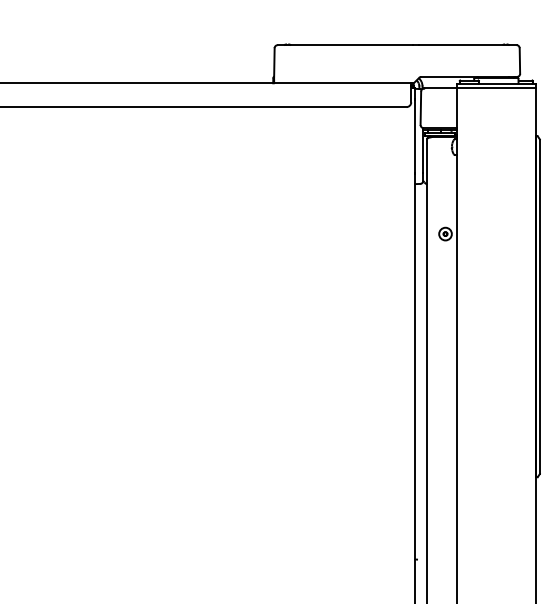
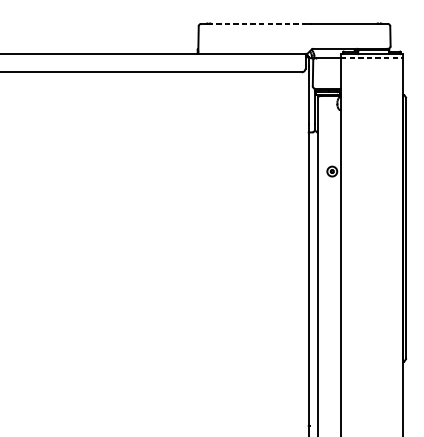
line: (349, 45) -> (257, 24), solid -> dashed
line: (496, 88) -> (372, 57), solid -> dashed

